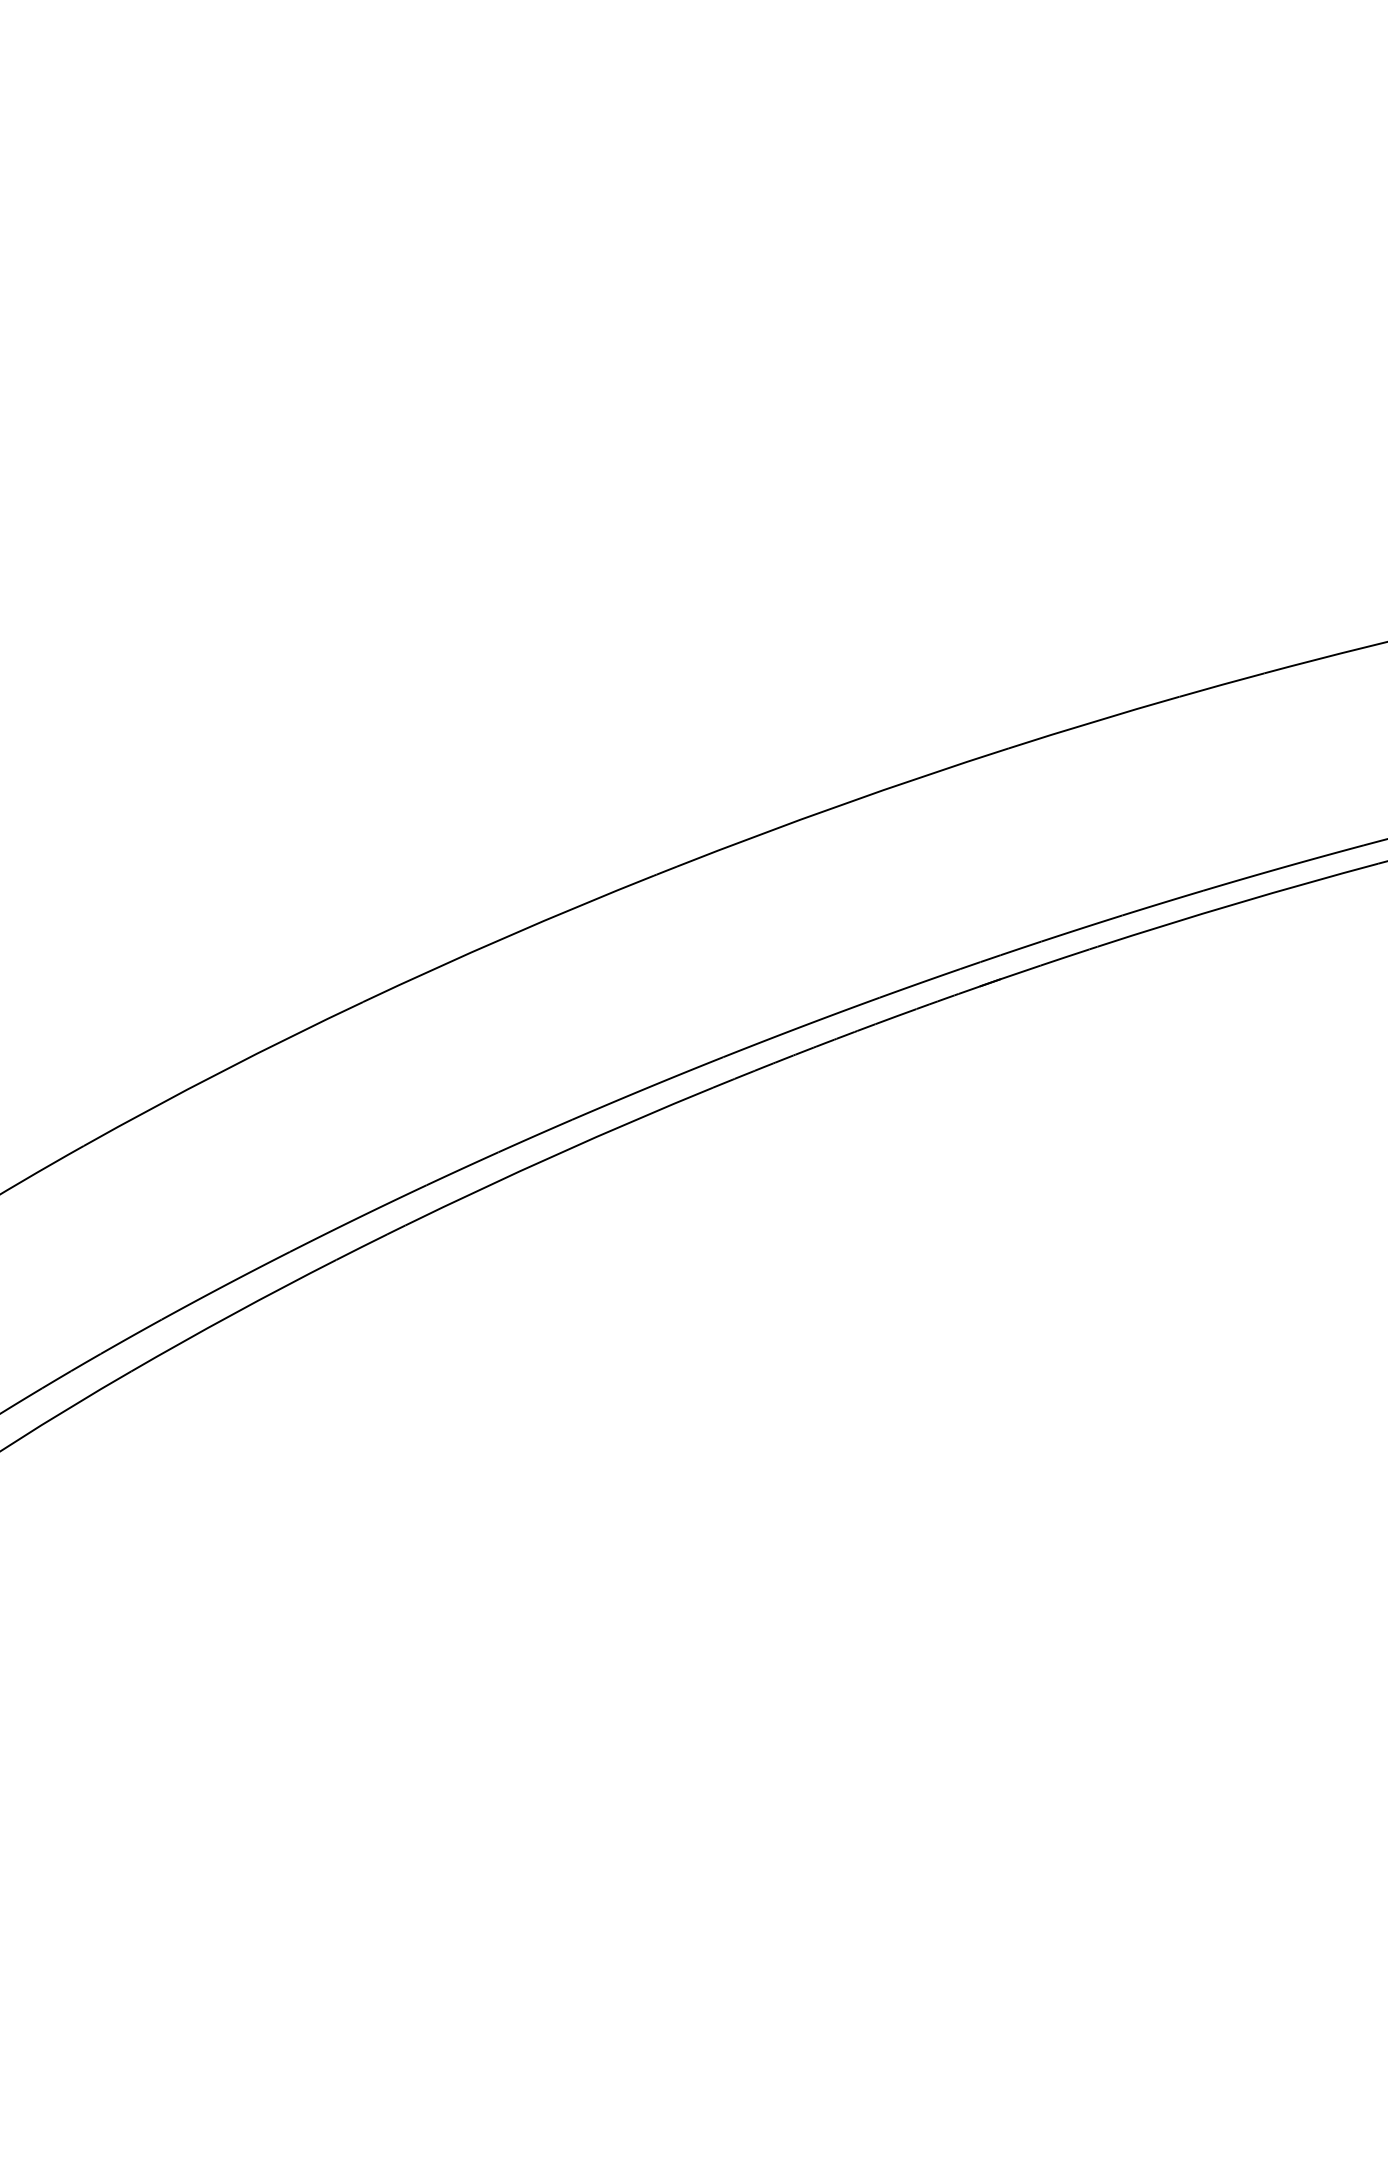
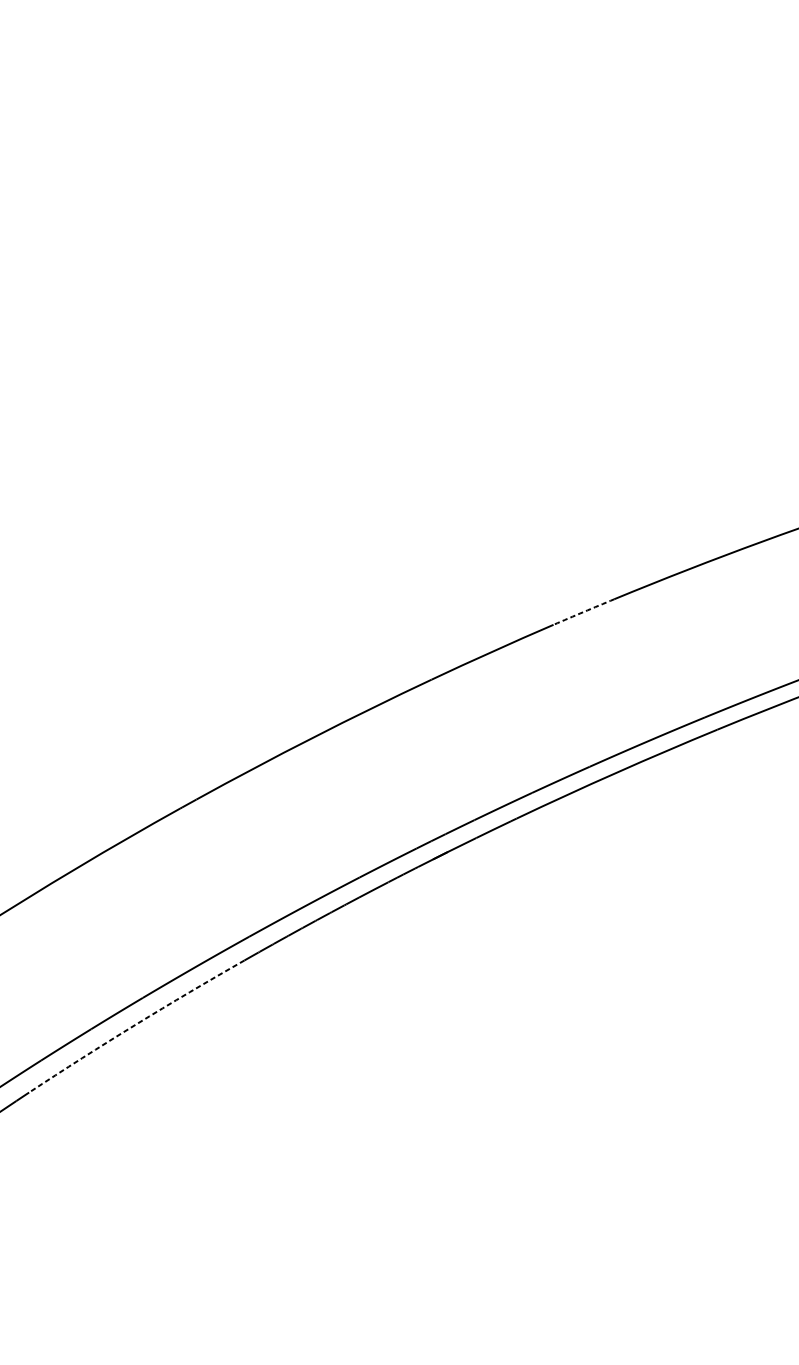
arc: (1221, 684) -> (583, 611), solid -> dashed
arc: (558, 1154) -> (136, 1025), solid -> dashed

